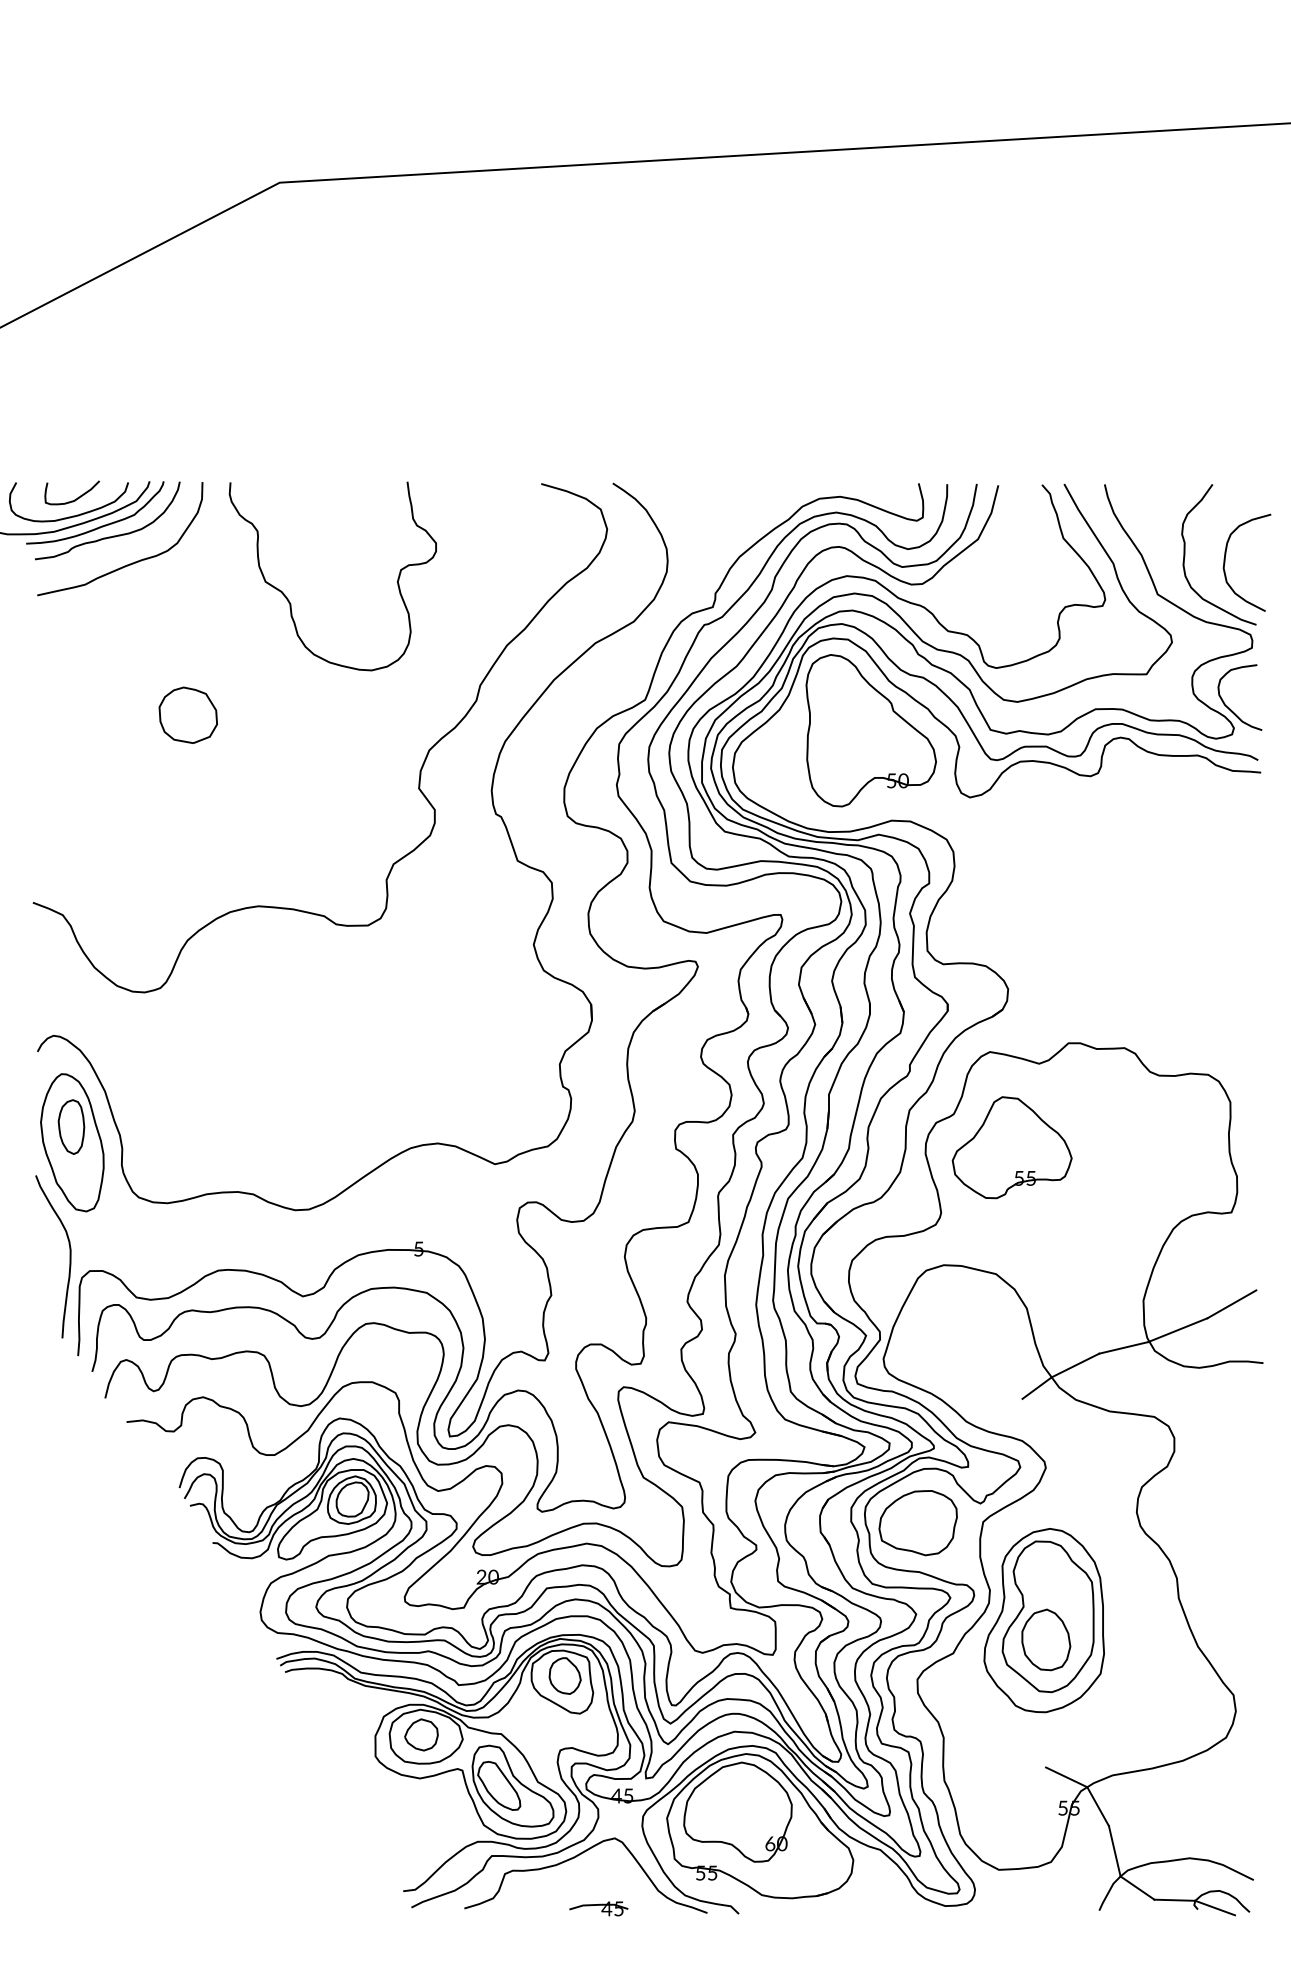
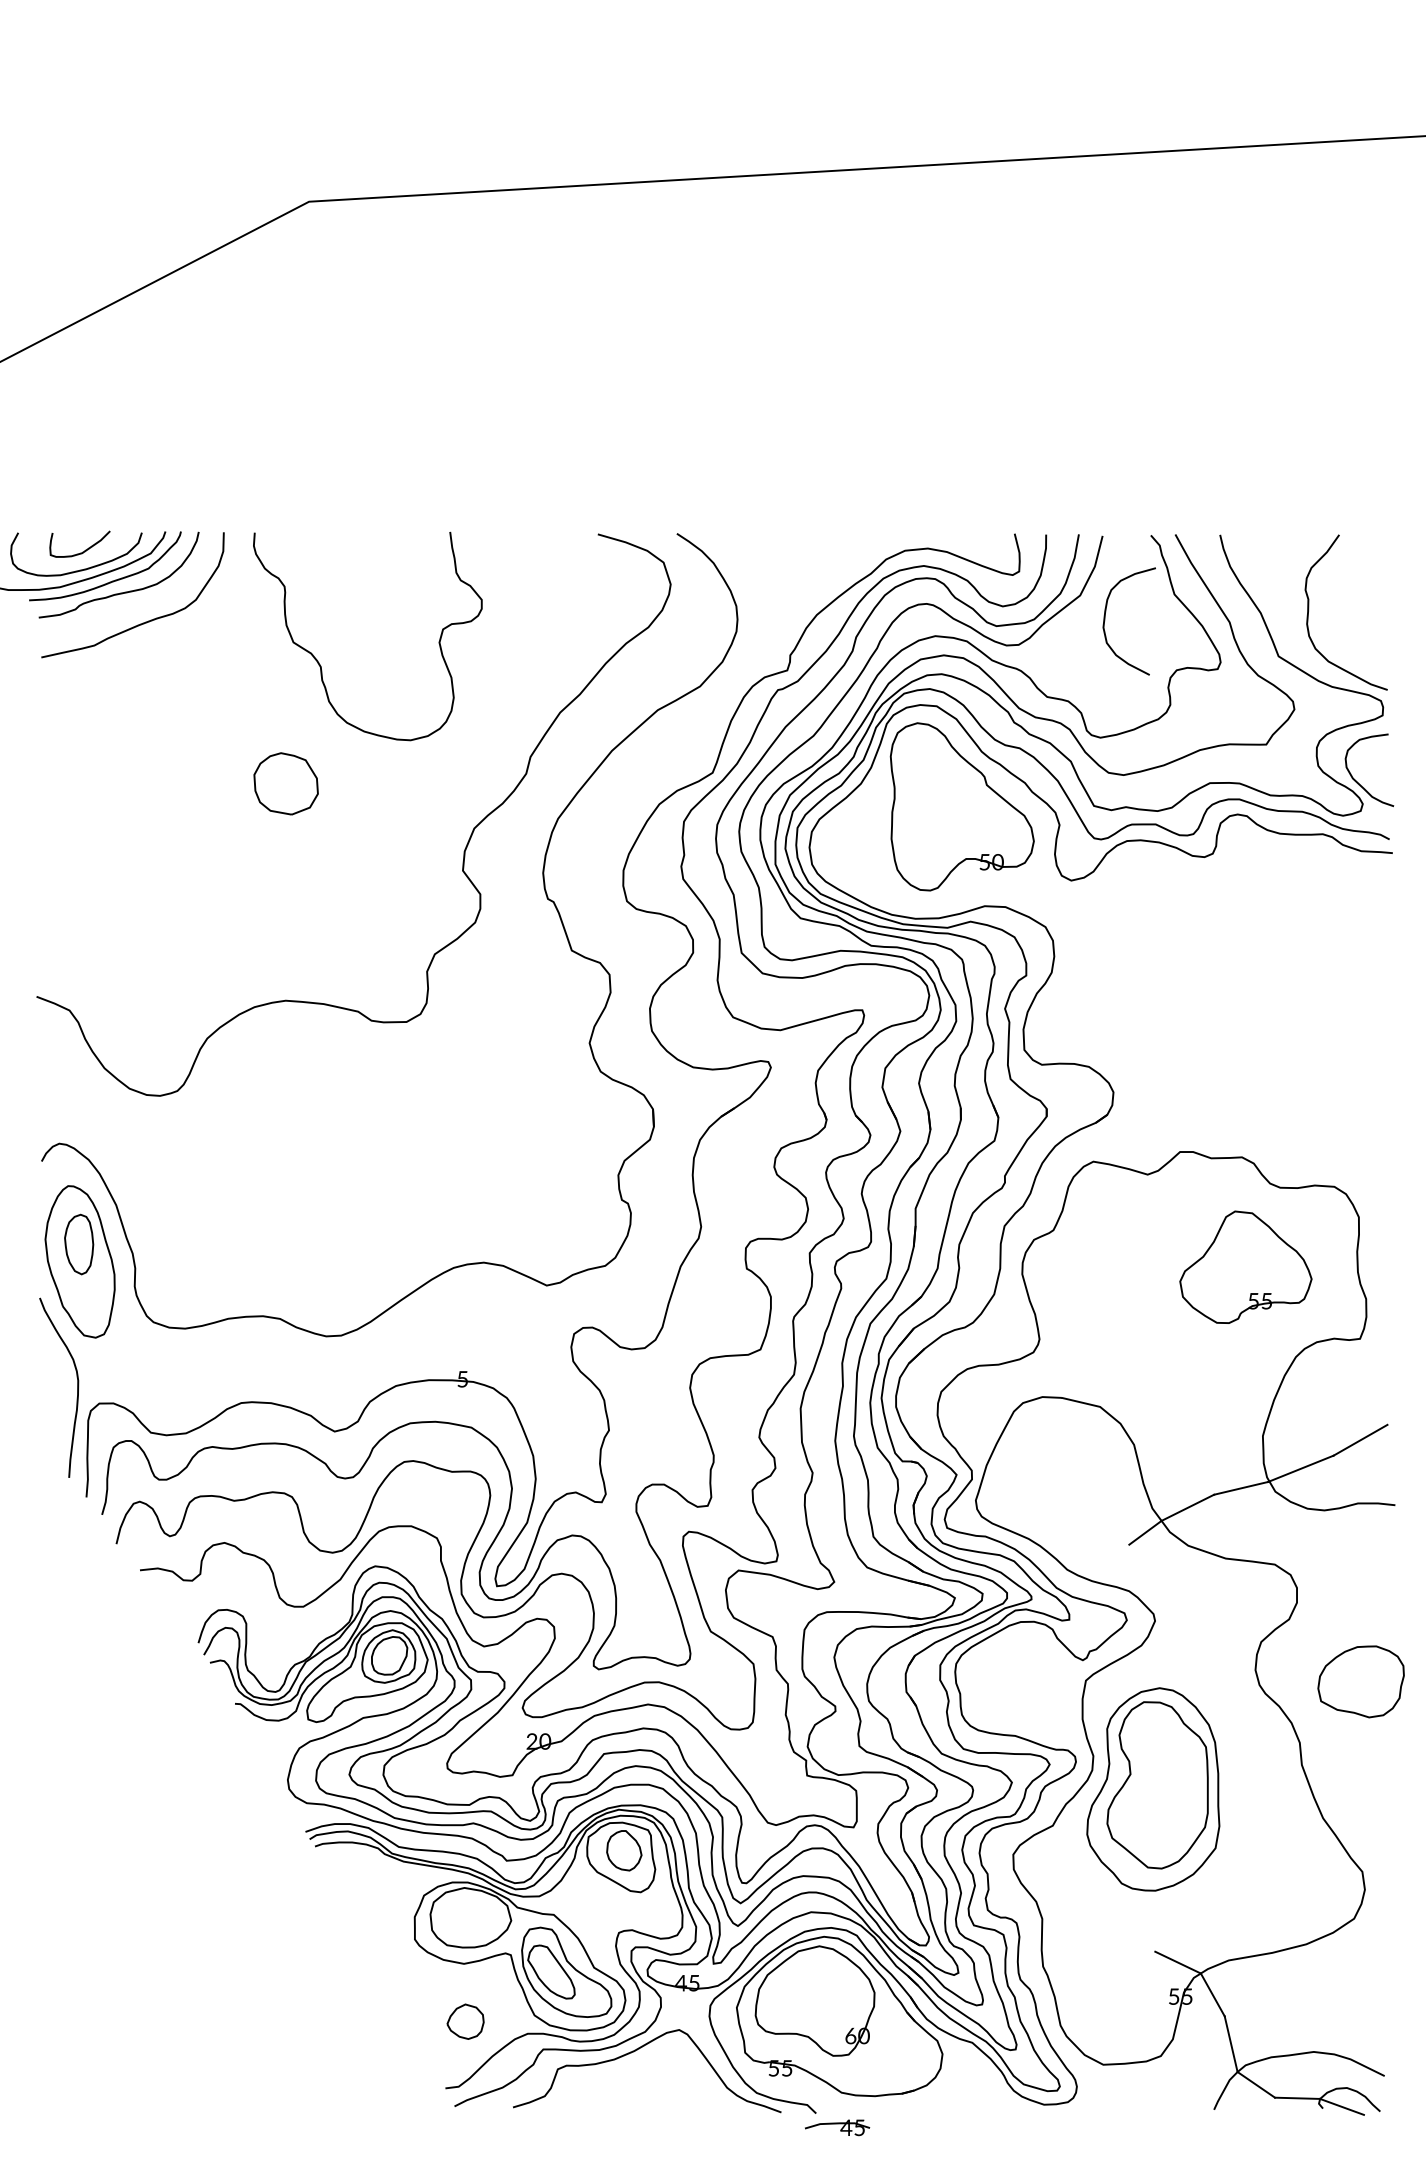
curve: (1225, 561) -> (1105, 620), moved
part: (187, 714) -> (285, 783), moved
part: (1011, 1146) -> (1245, 1266), moved
part: (917, 1522) -> (1360, 1681), moved
part: (1046, 1639) -> (1155, 1810), removed
part: (421, 1734) -> (465, 2021), moved
part: (598, 1908) -> (837, 2127), moved

